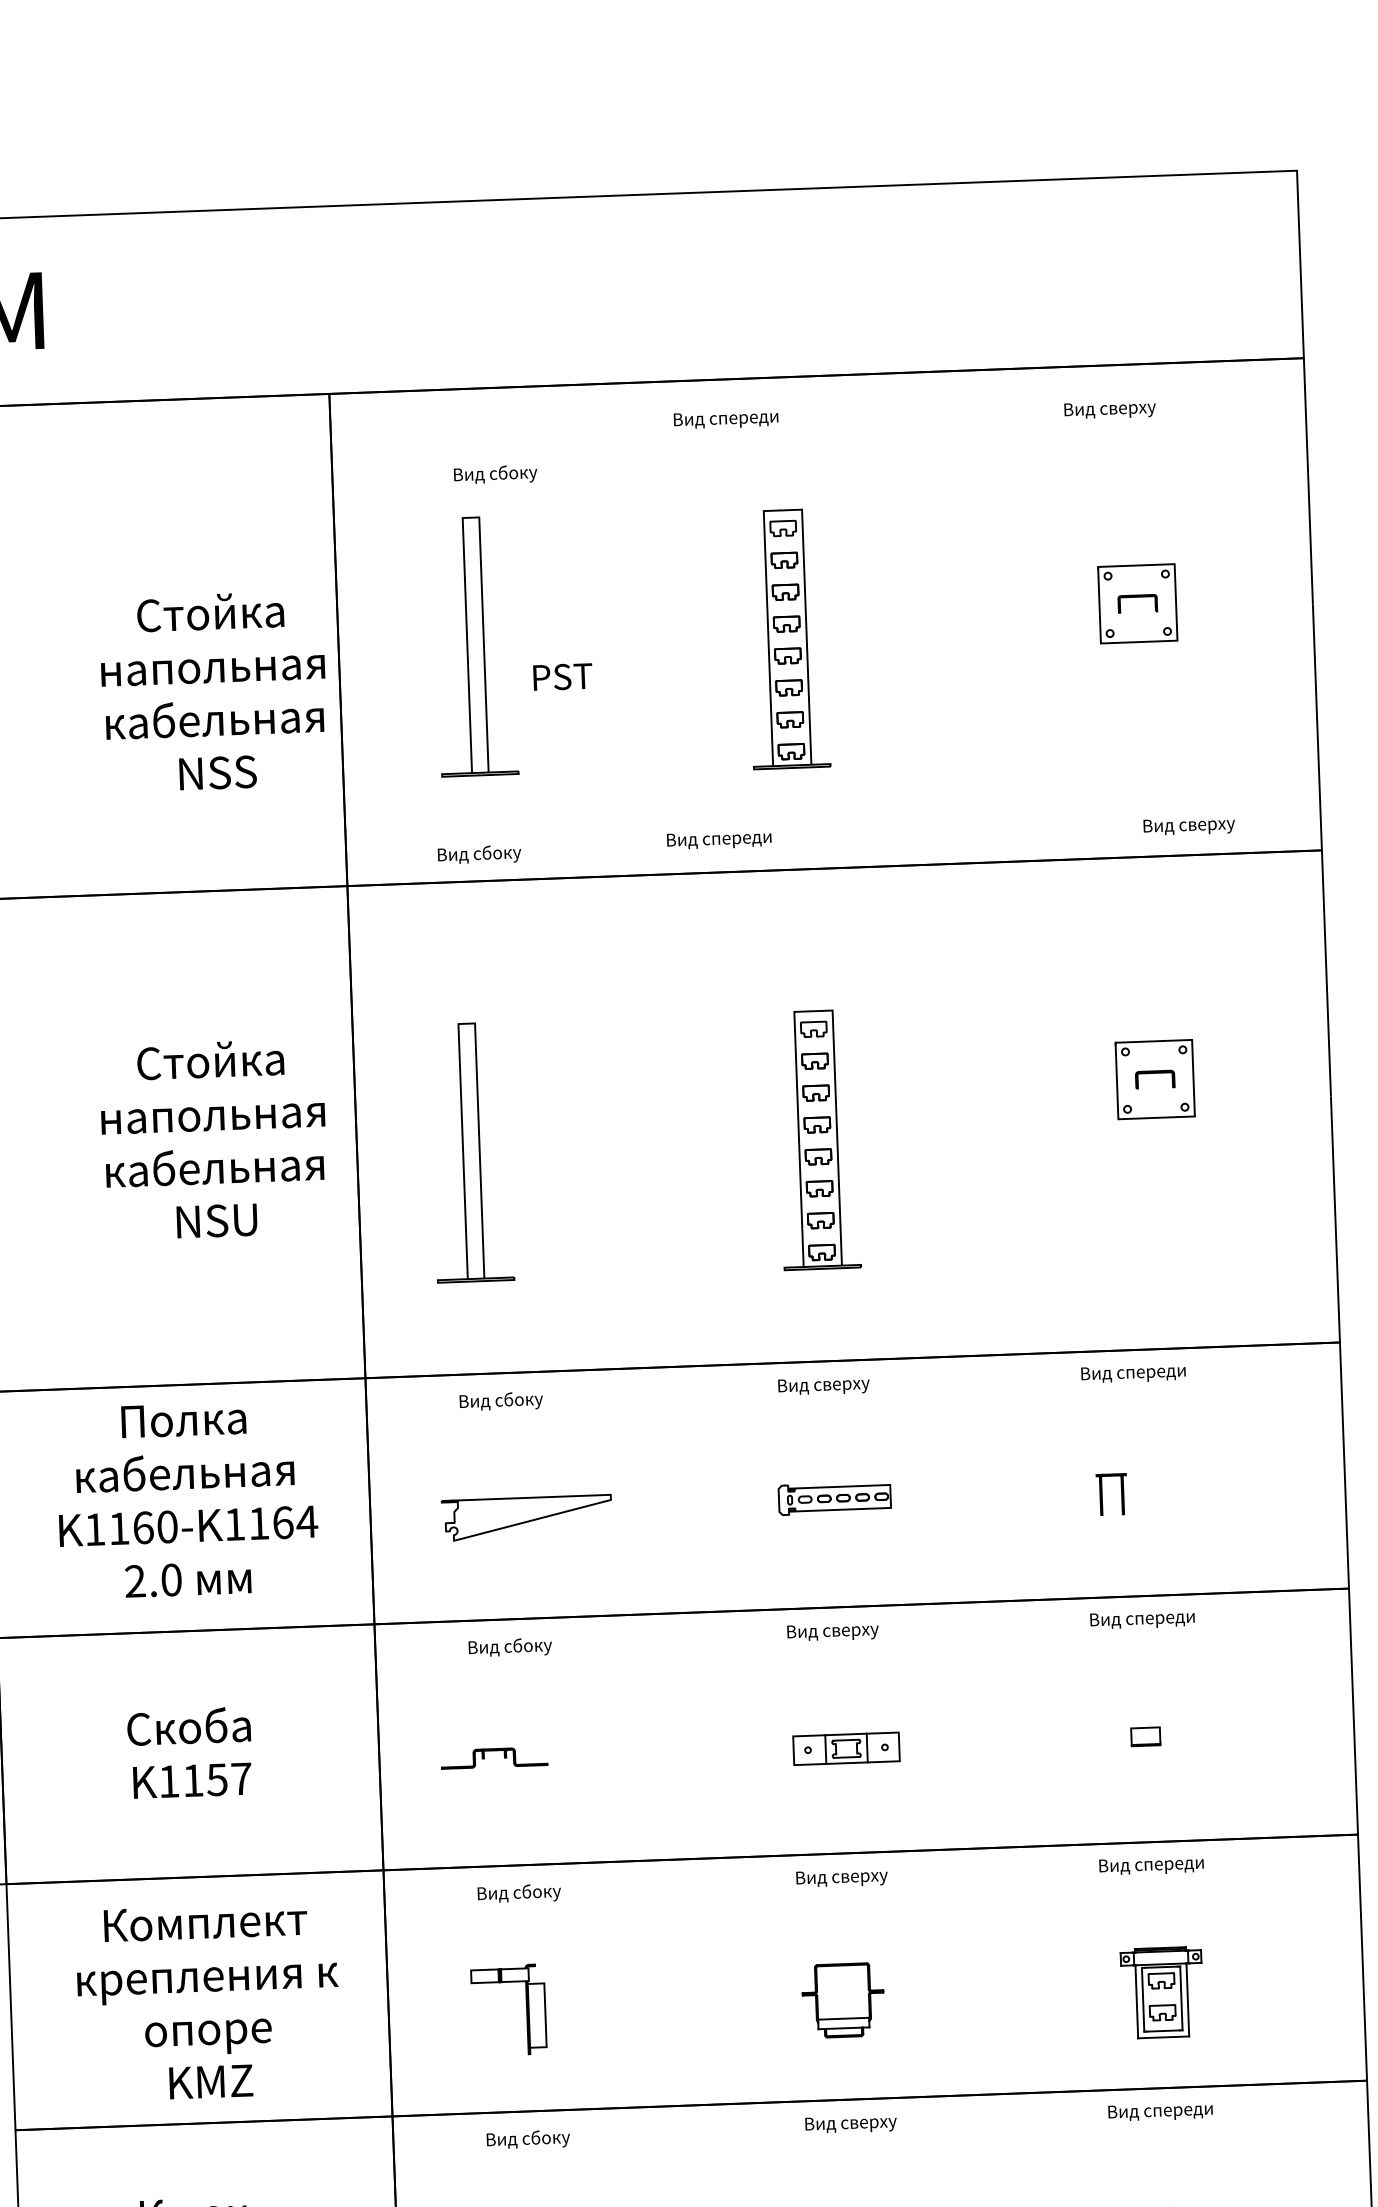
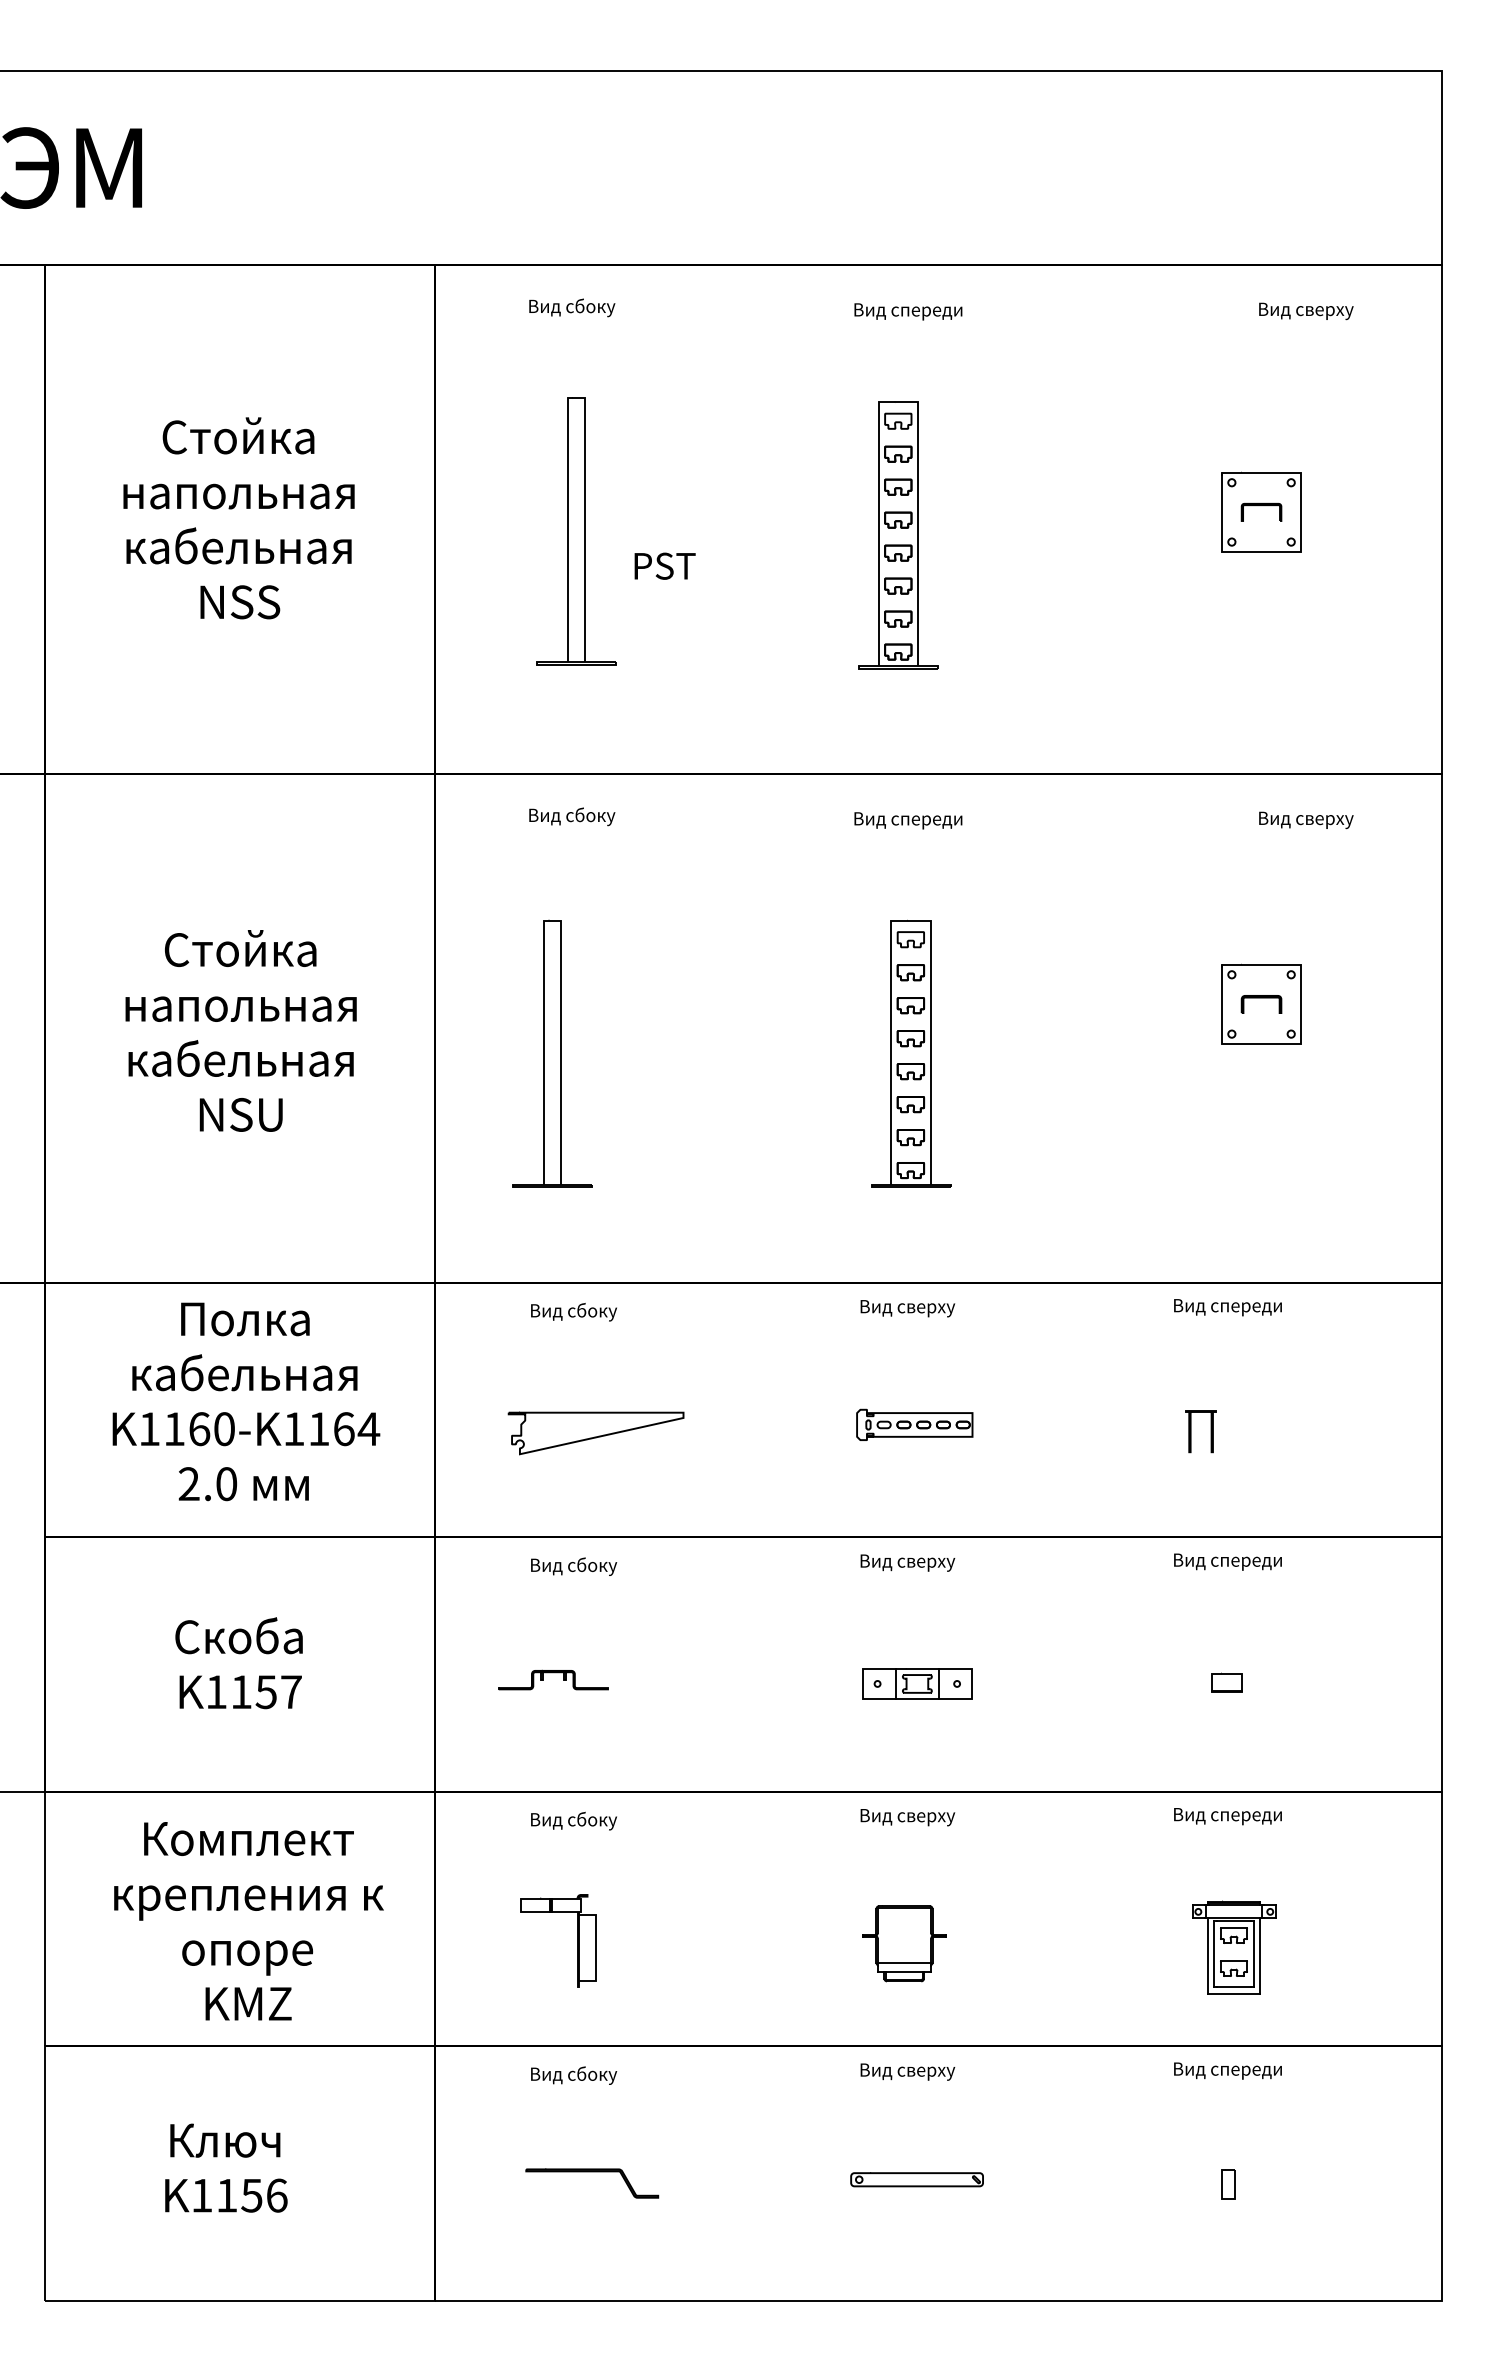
text: (1110, 410) -> (1306, 311), moved
text: (726, 419) -> (908, 311), moved
text: (495, 474) -> (572, 307), moved
text: (213, 692) -> (238, 518), moved
text: (1189, 826) -> (1306, 820), moved
text: (719, 839) -> (908, 820), moved
text: (479, 854) -> (572, 816), moved
text: (213, 1139) -> (240, 1030), moved

